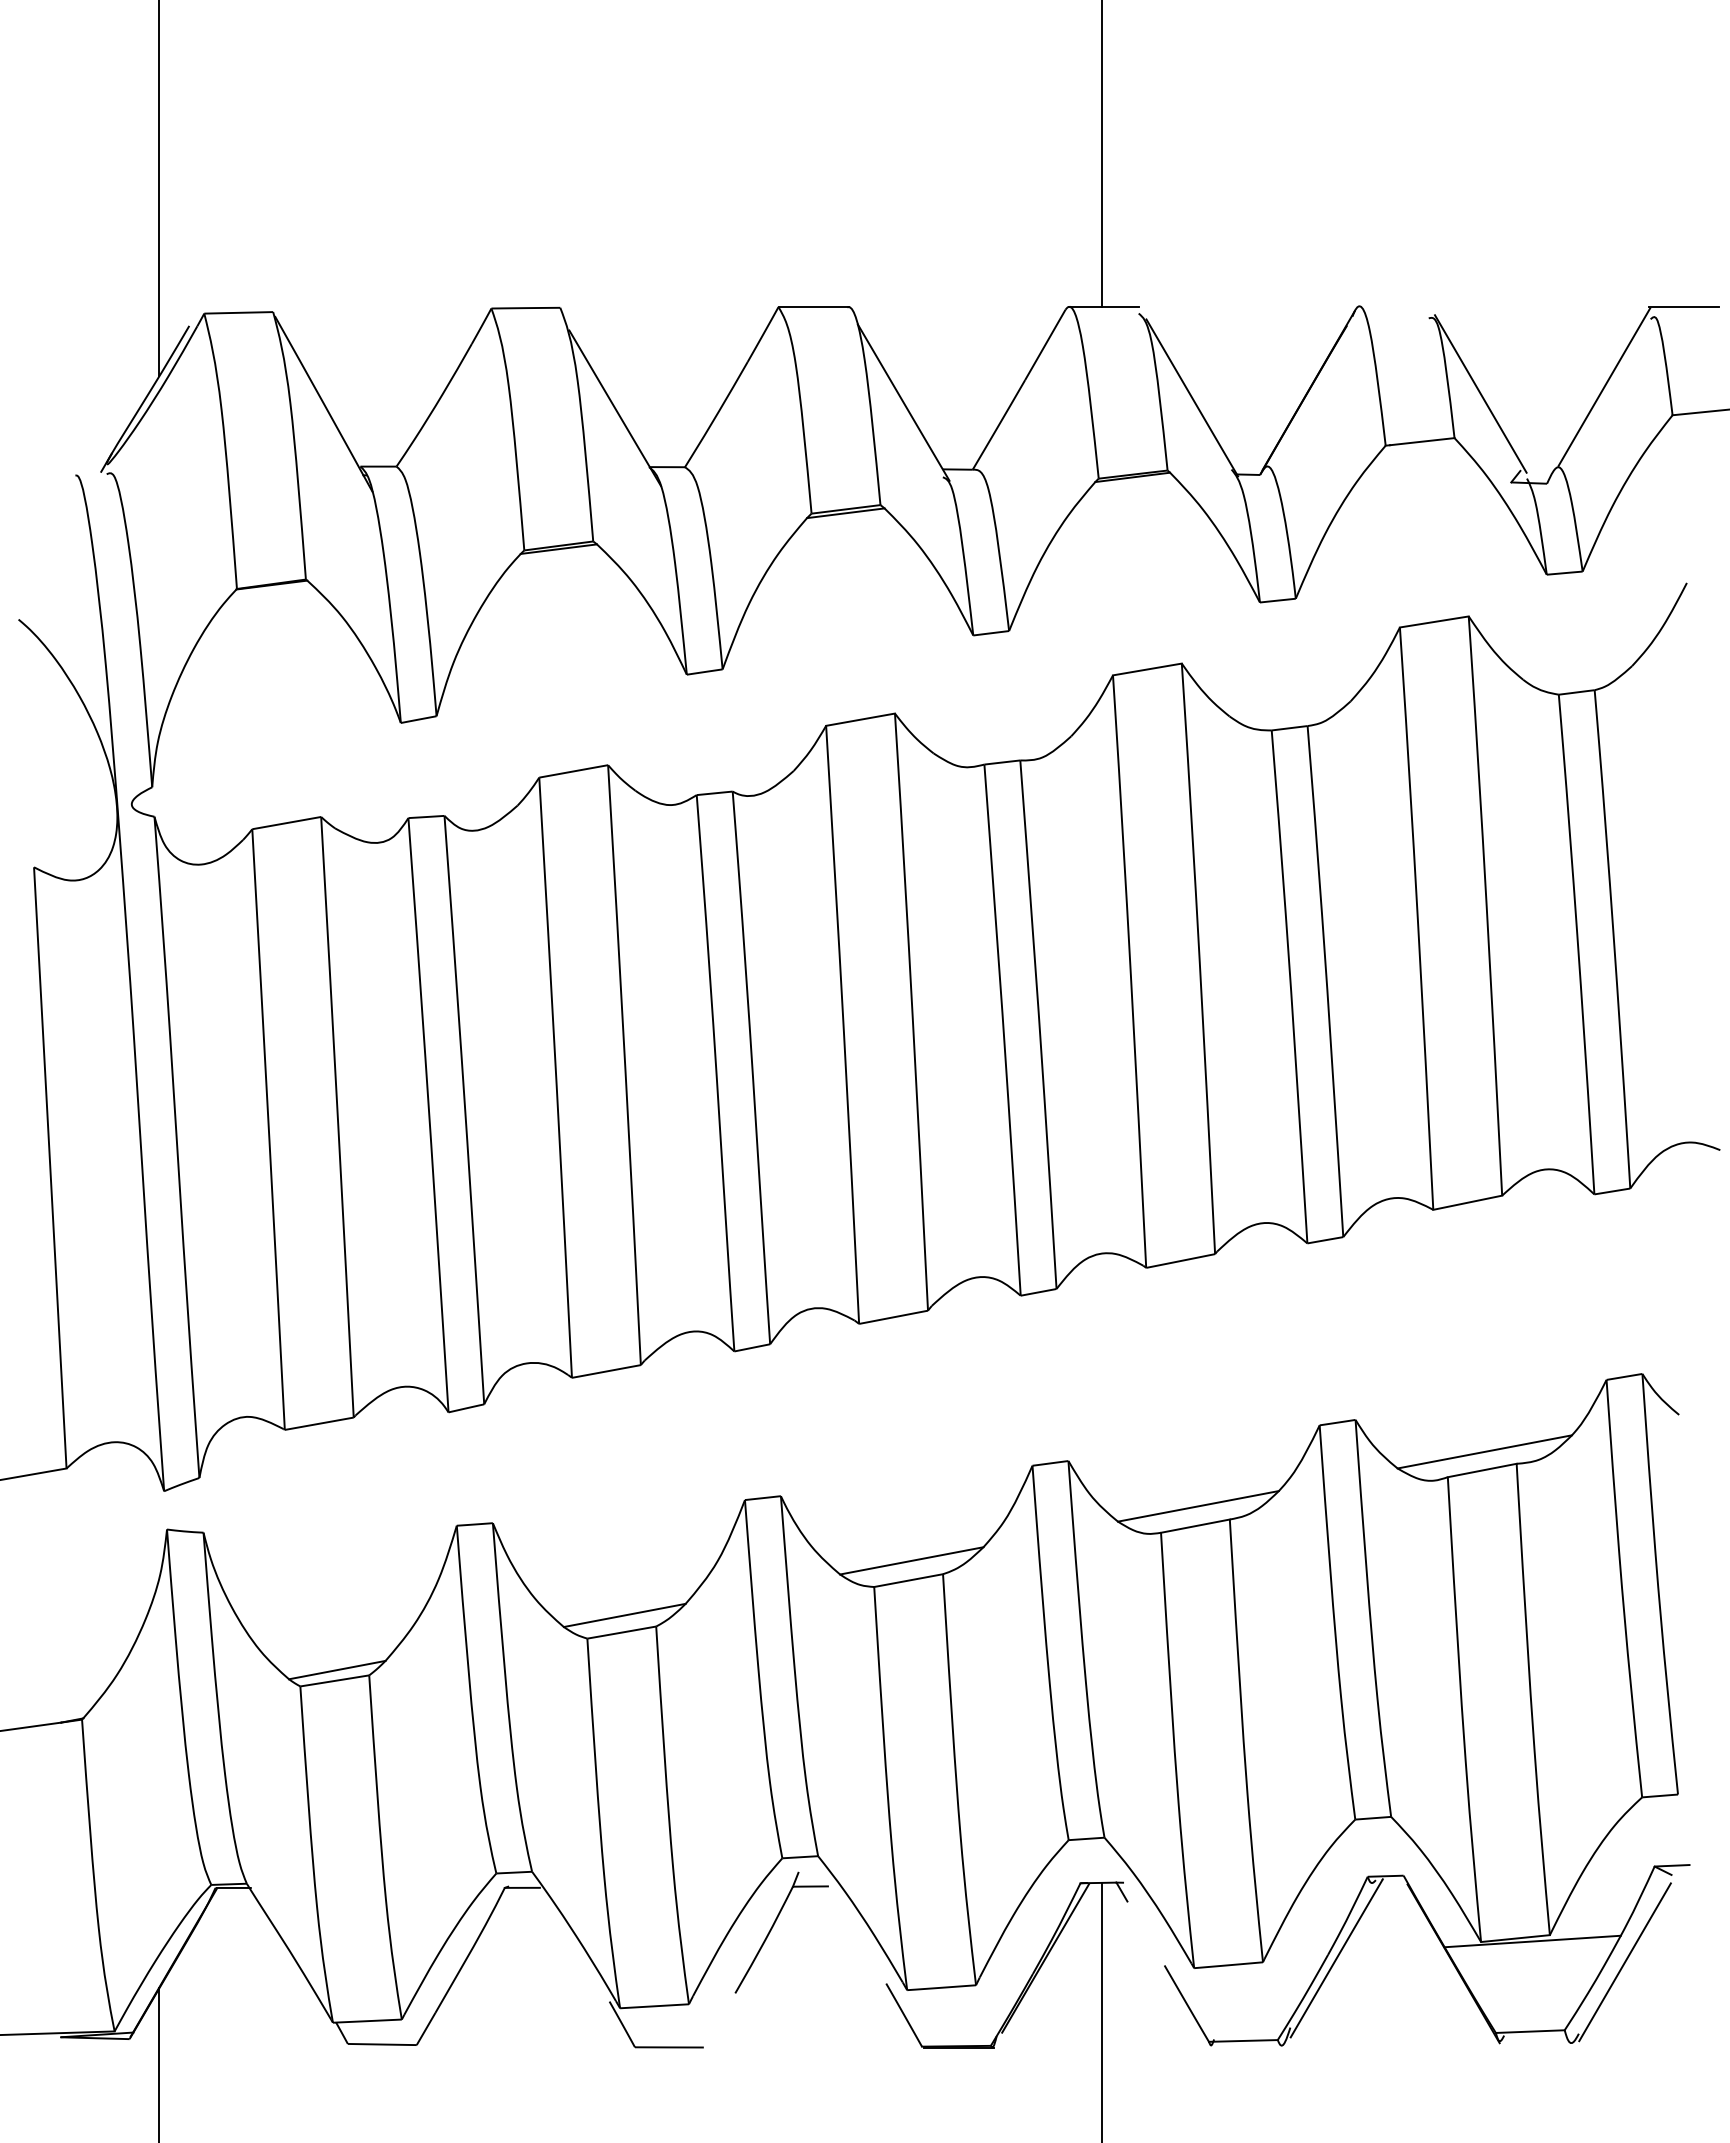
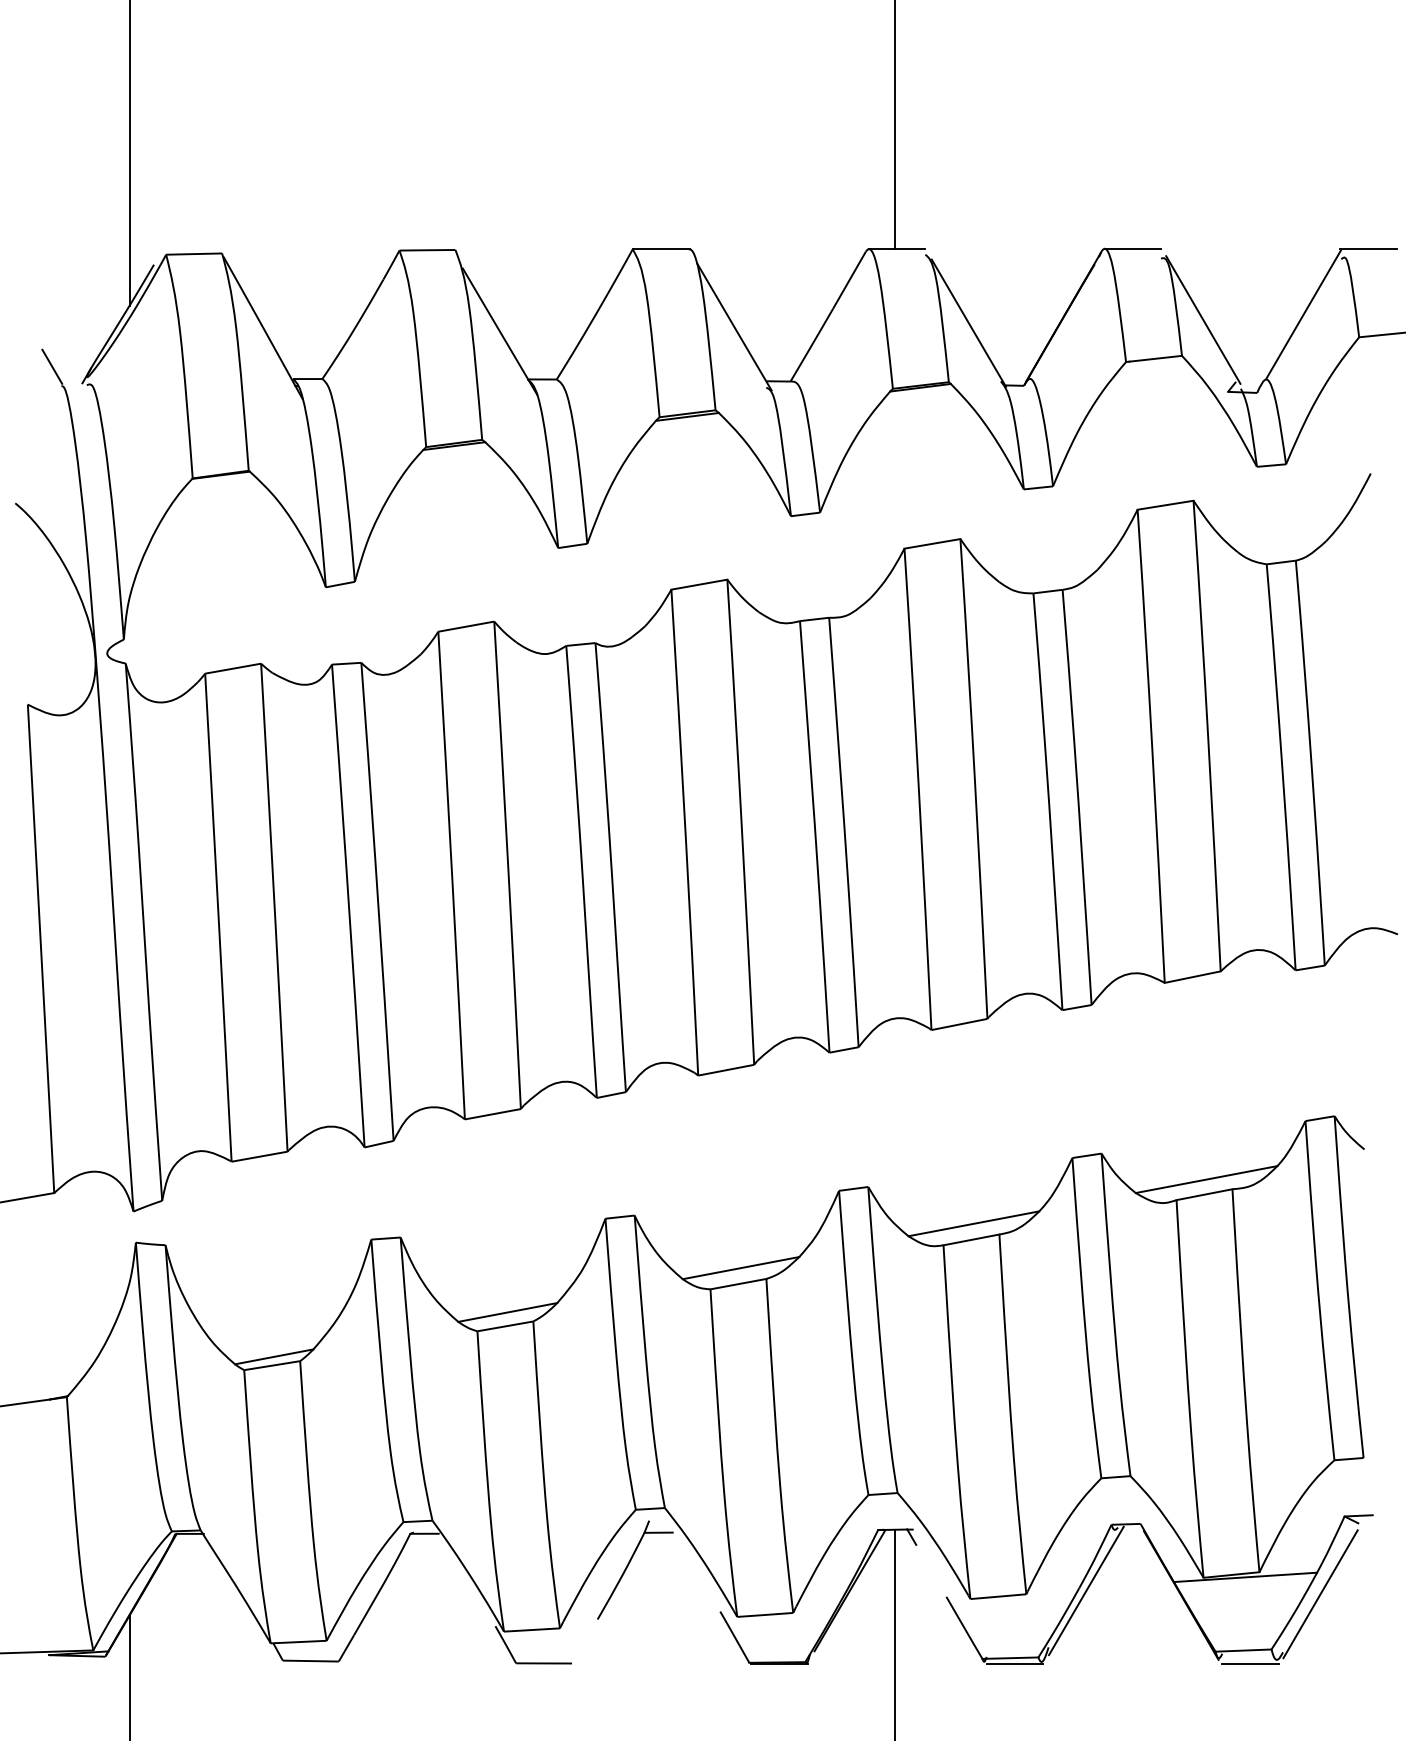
line: (1393, 307) -> (1132, 249), added
line: (63, 451) -> (51, 366), added
line: (1248, 2047) -> (1014, 1663), added
line: (1538, 2047) -> (1250, 1663), added

